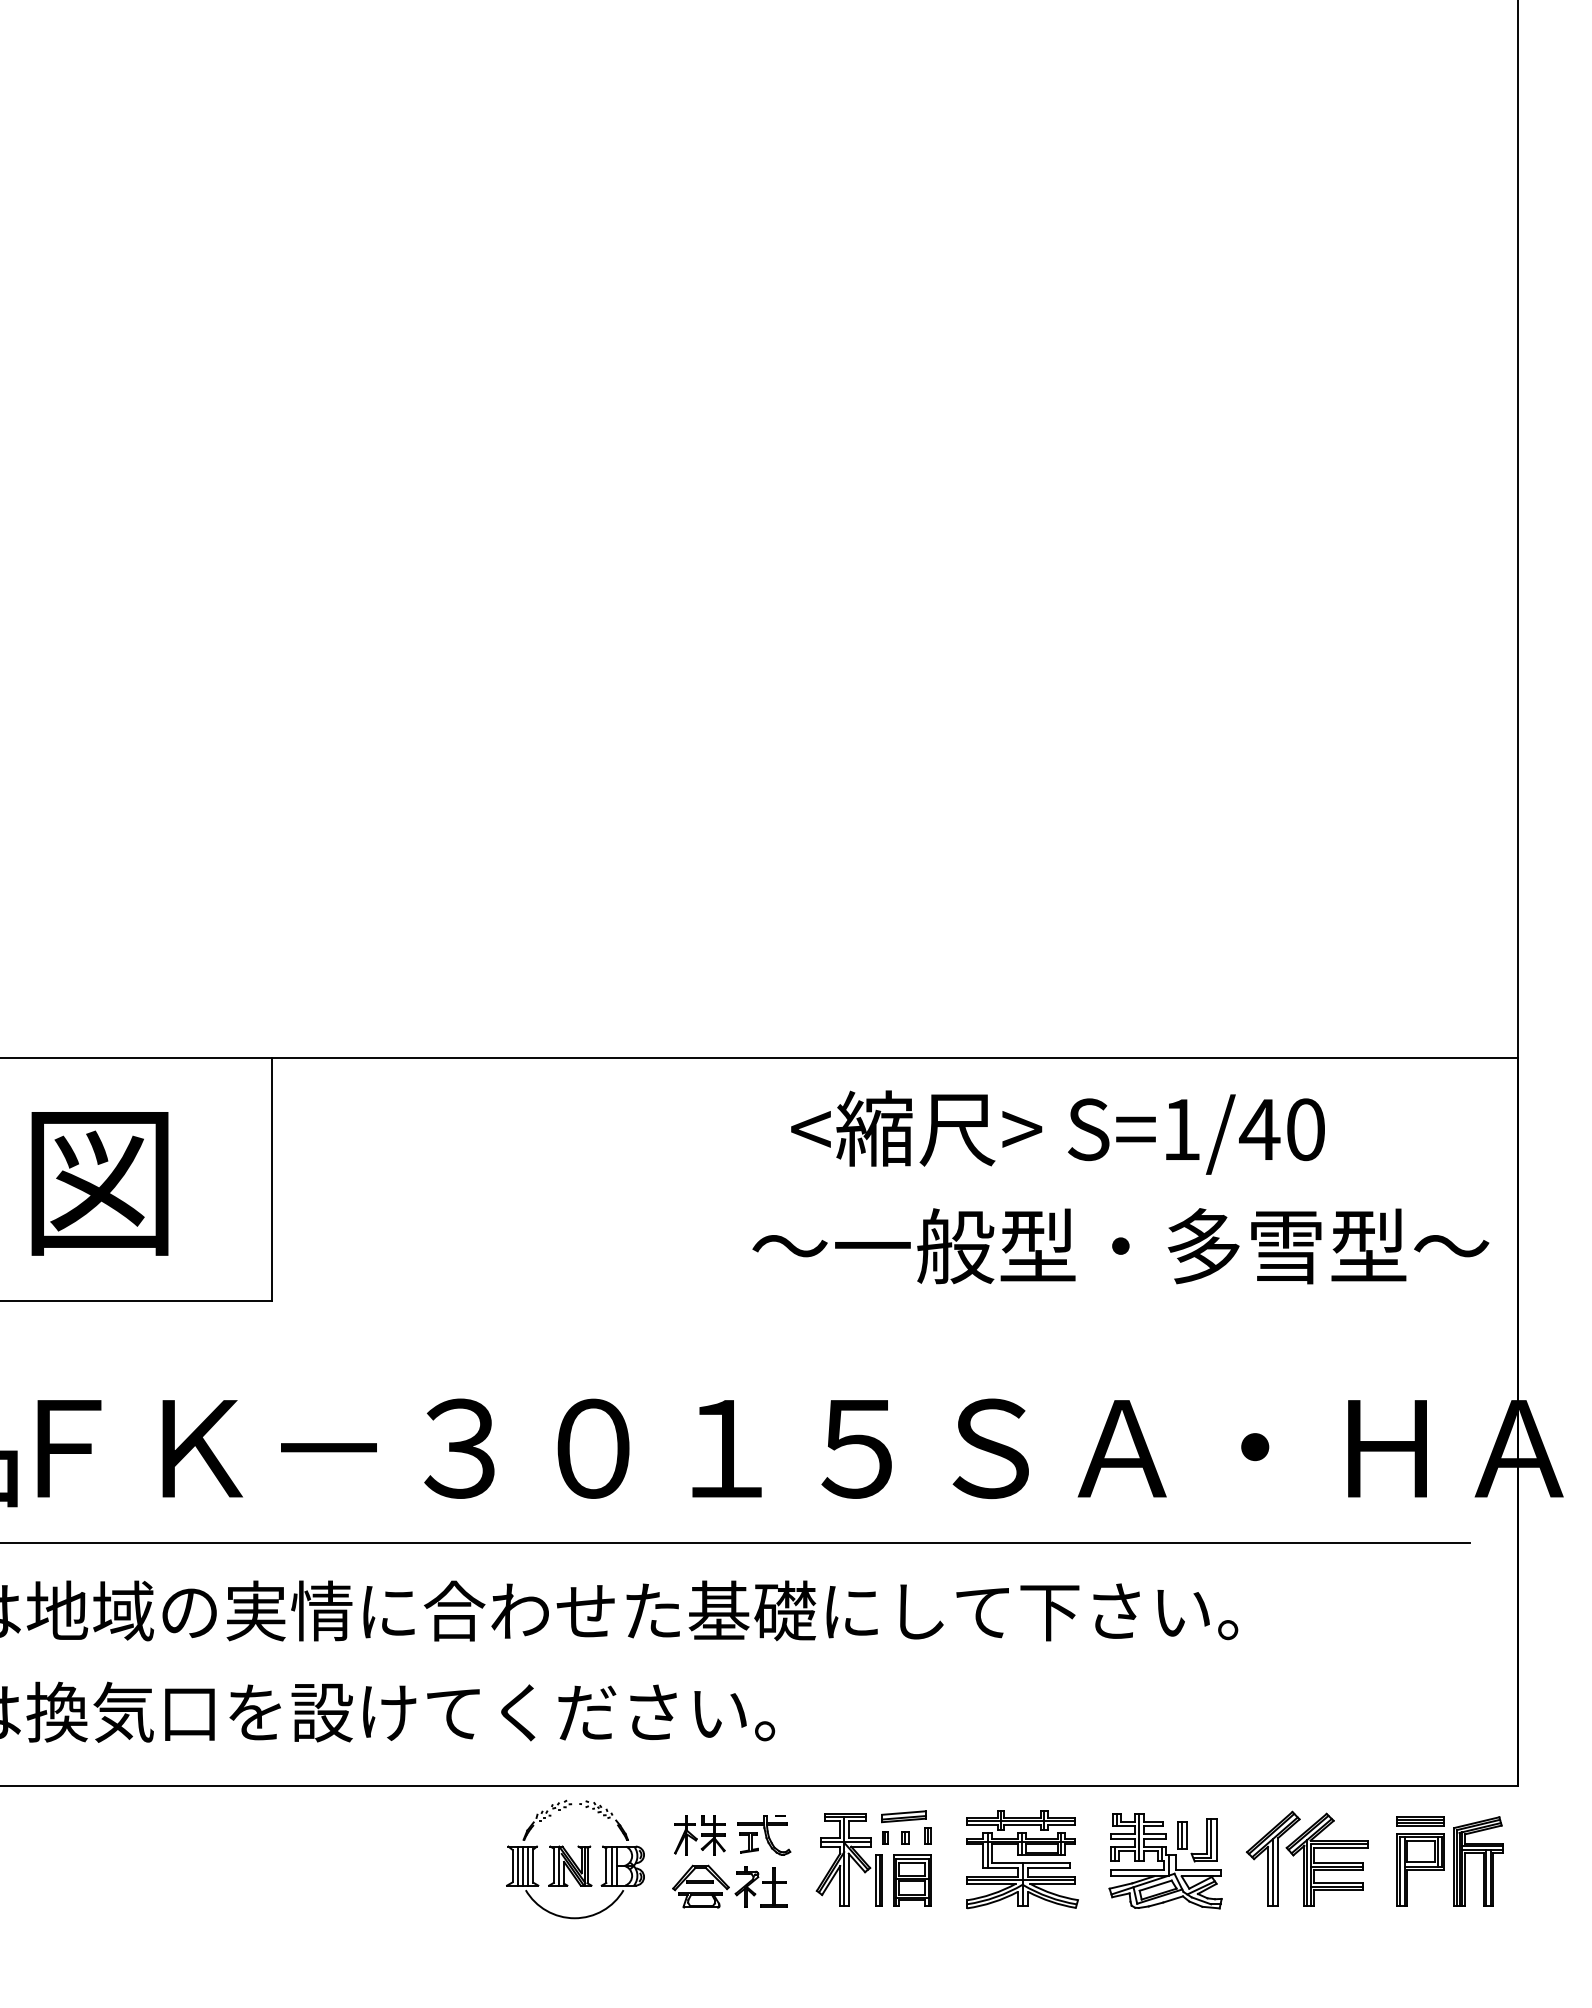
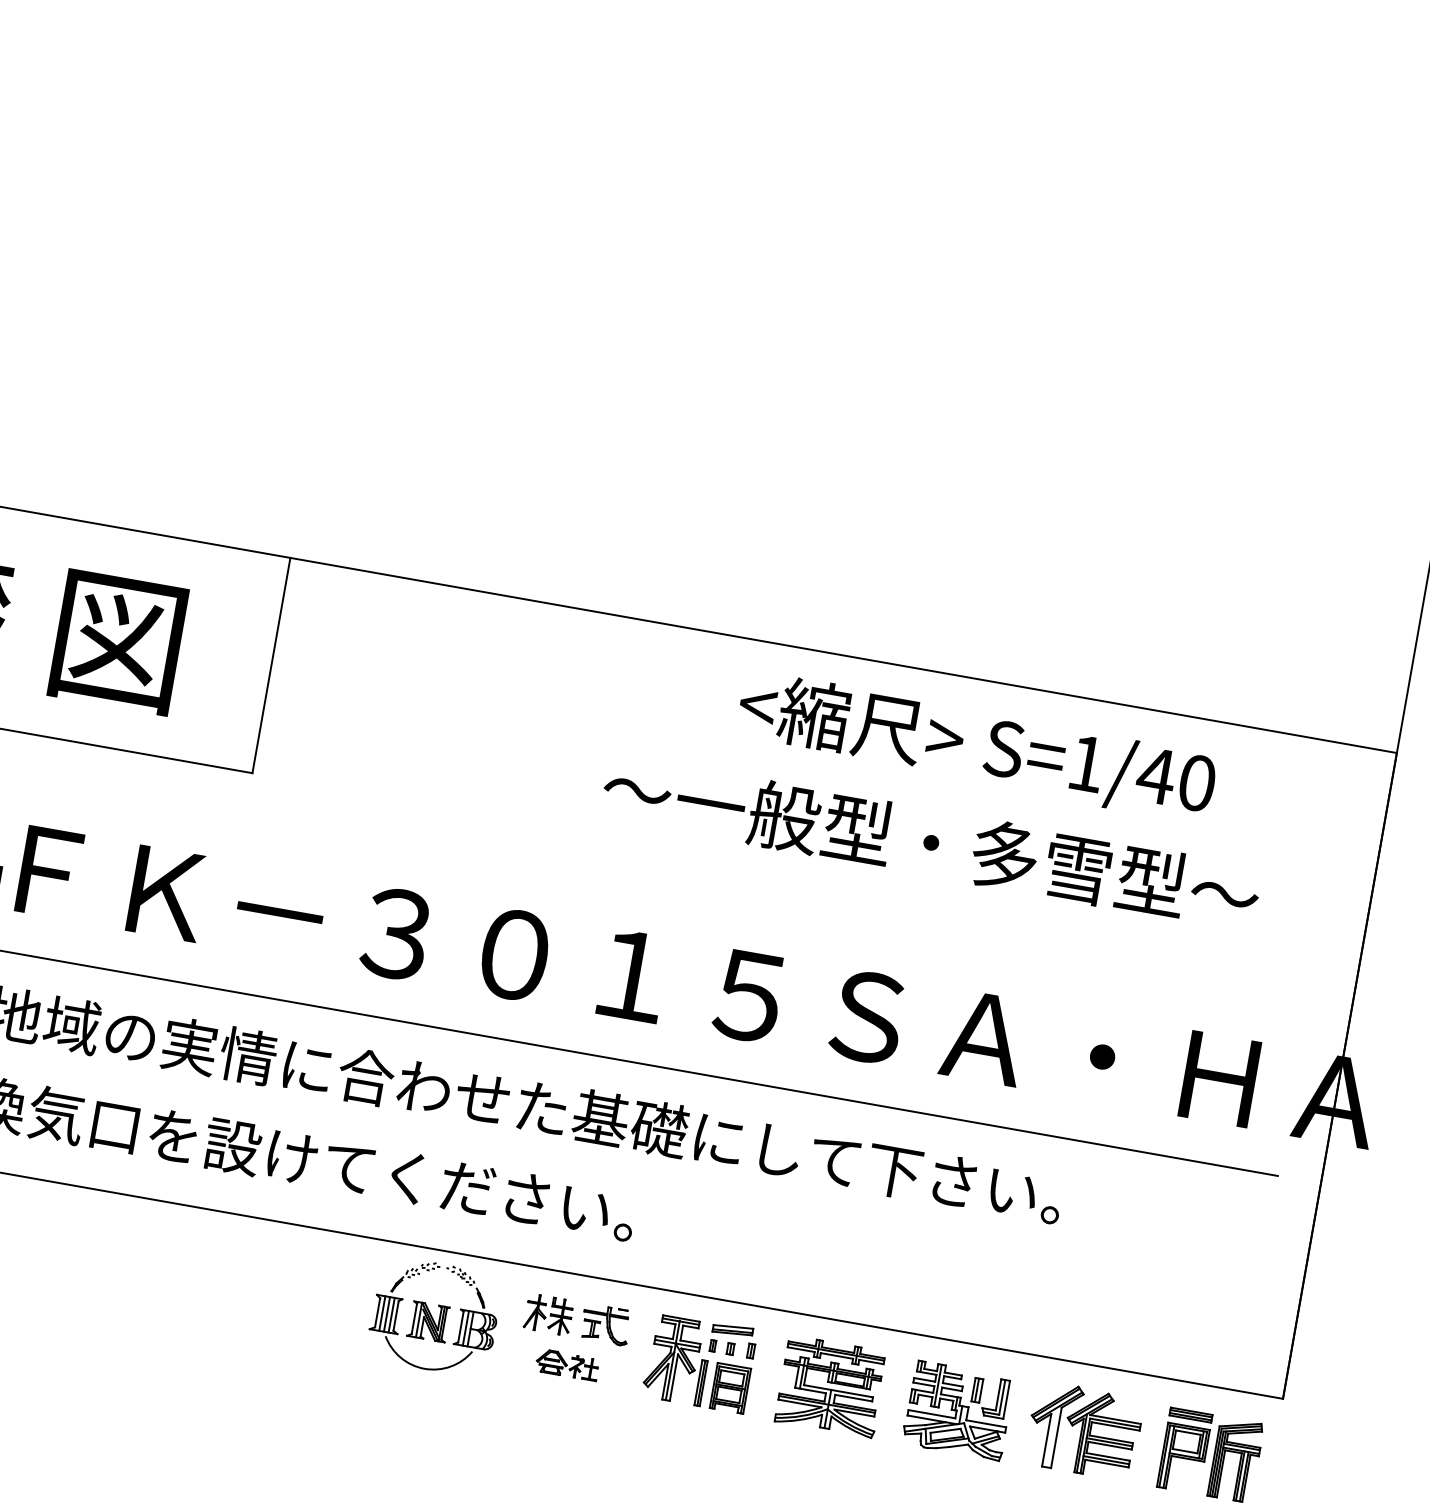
text: (1120, 1246) -> (930, 843), moved
line: (1272, 1872) -> (1051, 1437), removed
part: (729, 1886) -> (567, 1364), size x0.6

